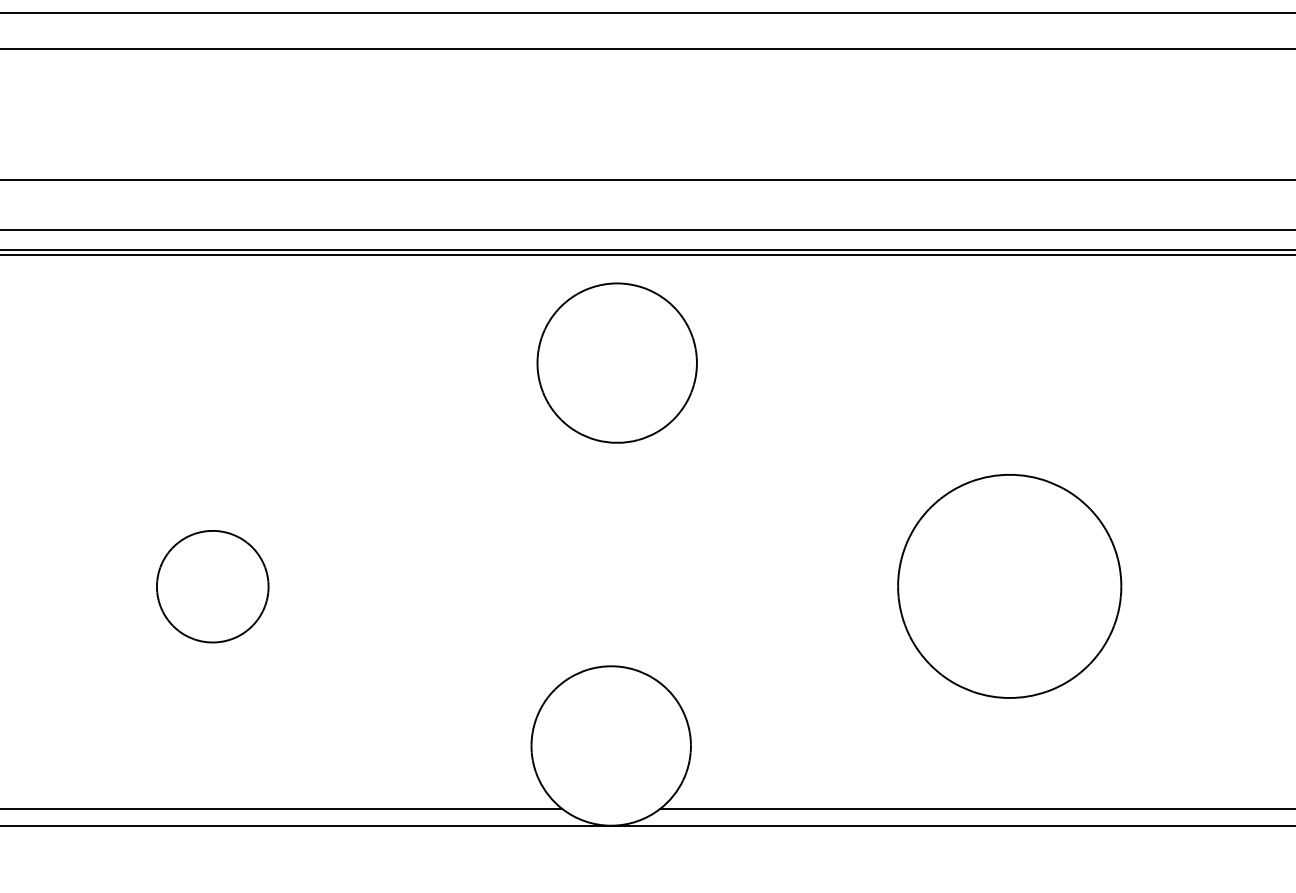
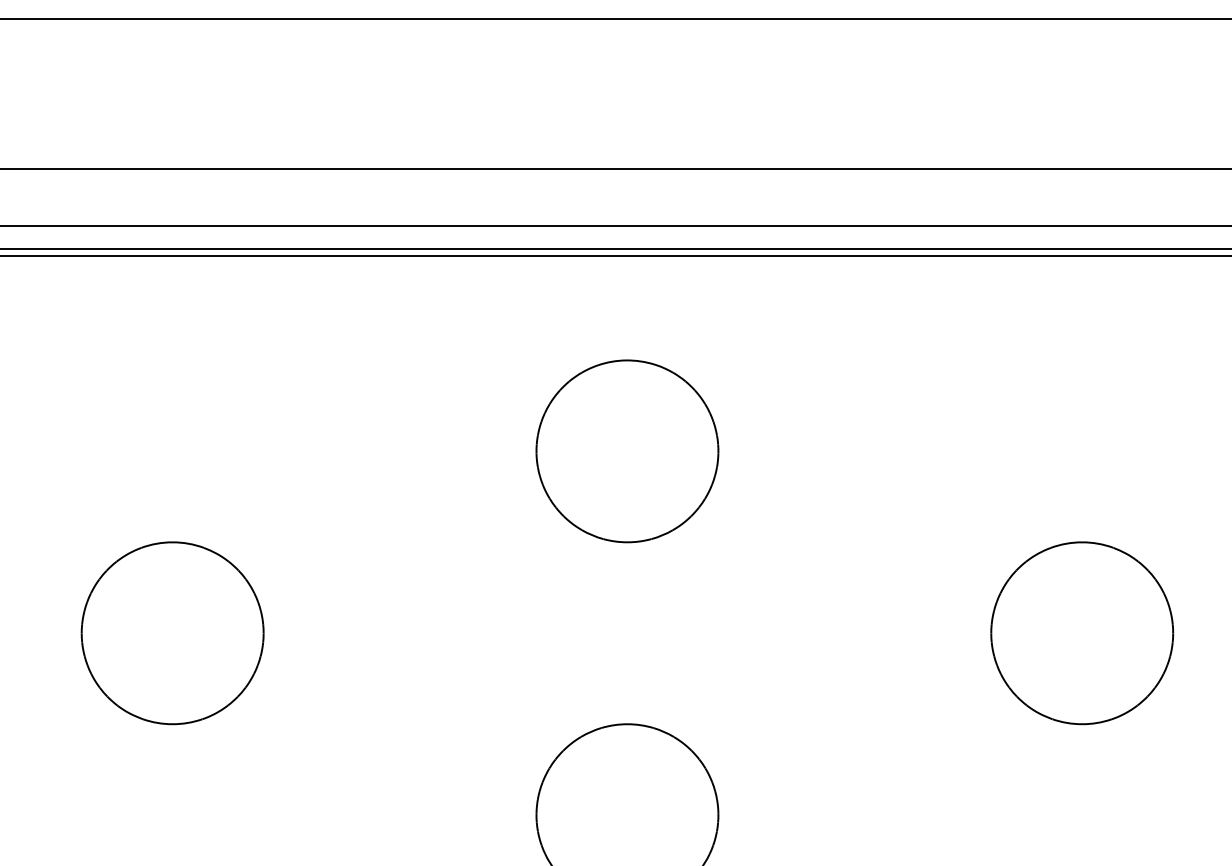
part: (616, 362) -> (626, 450), moved
part: (212, 586) -> (172, 633), size x1.43
part: (1009, 586) -> (1081, 633), size x0.71

